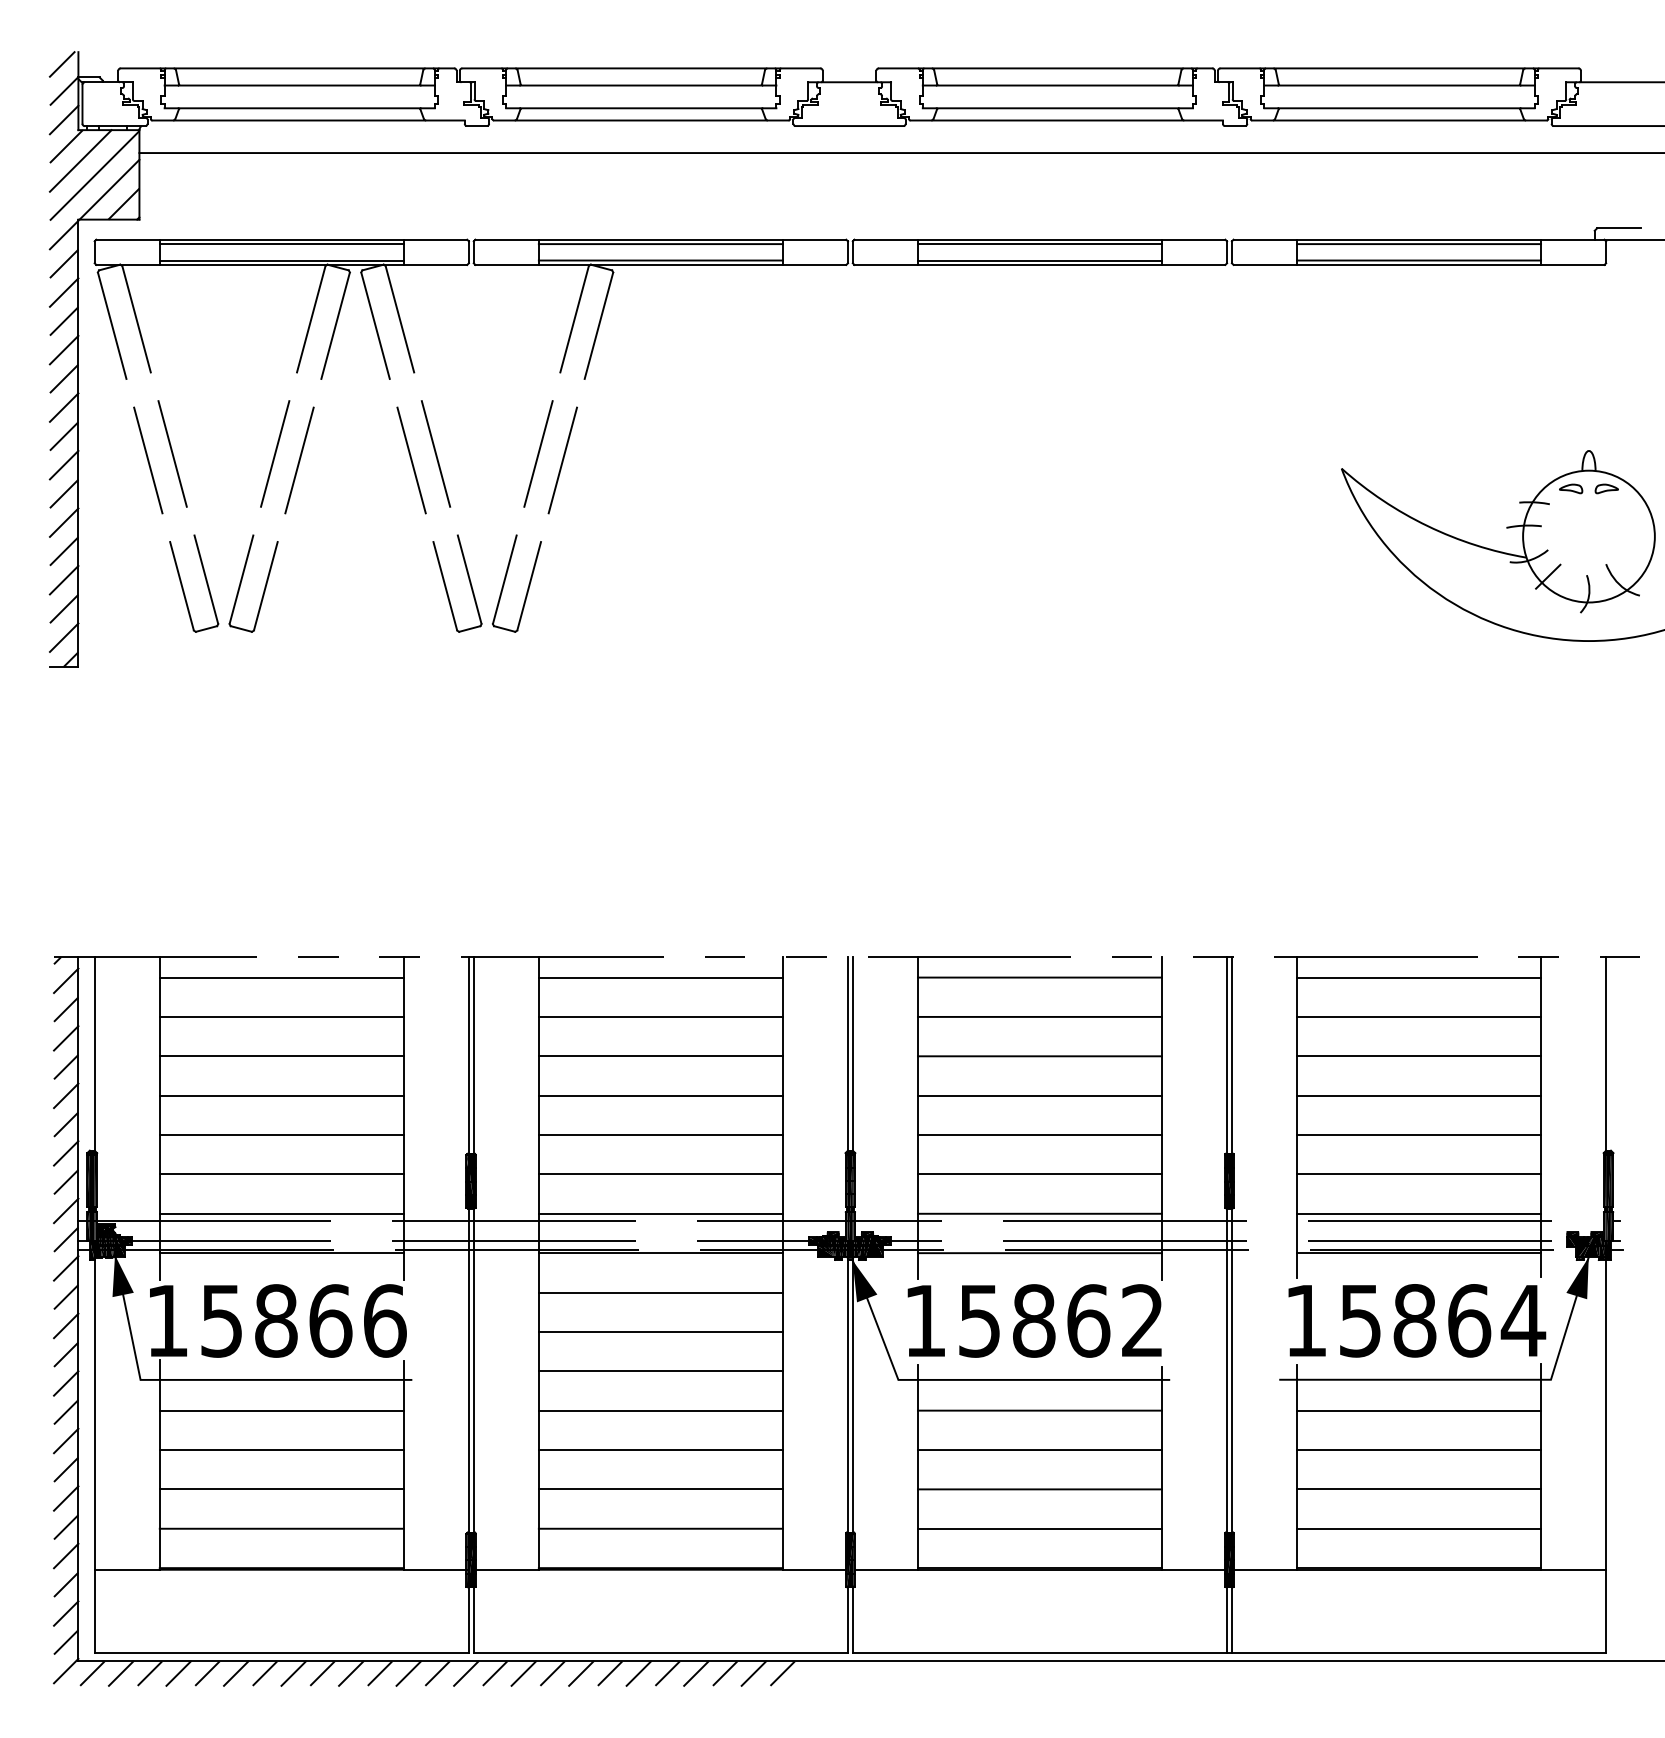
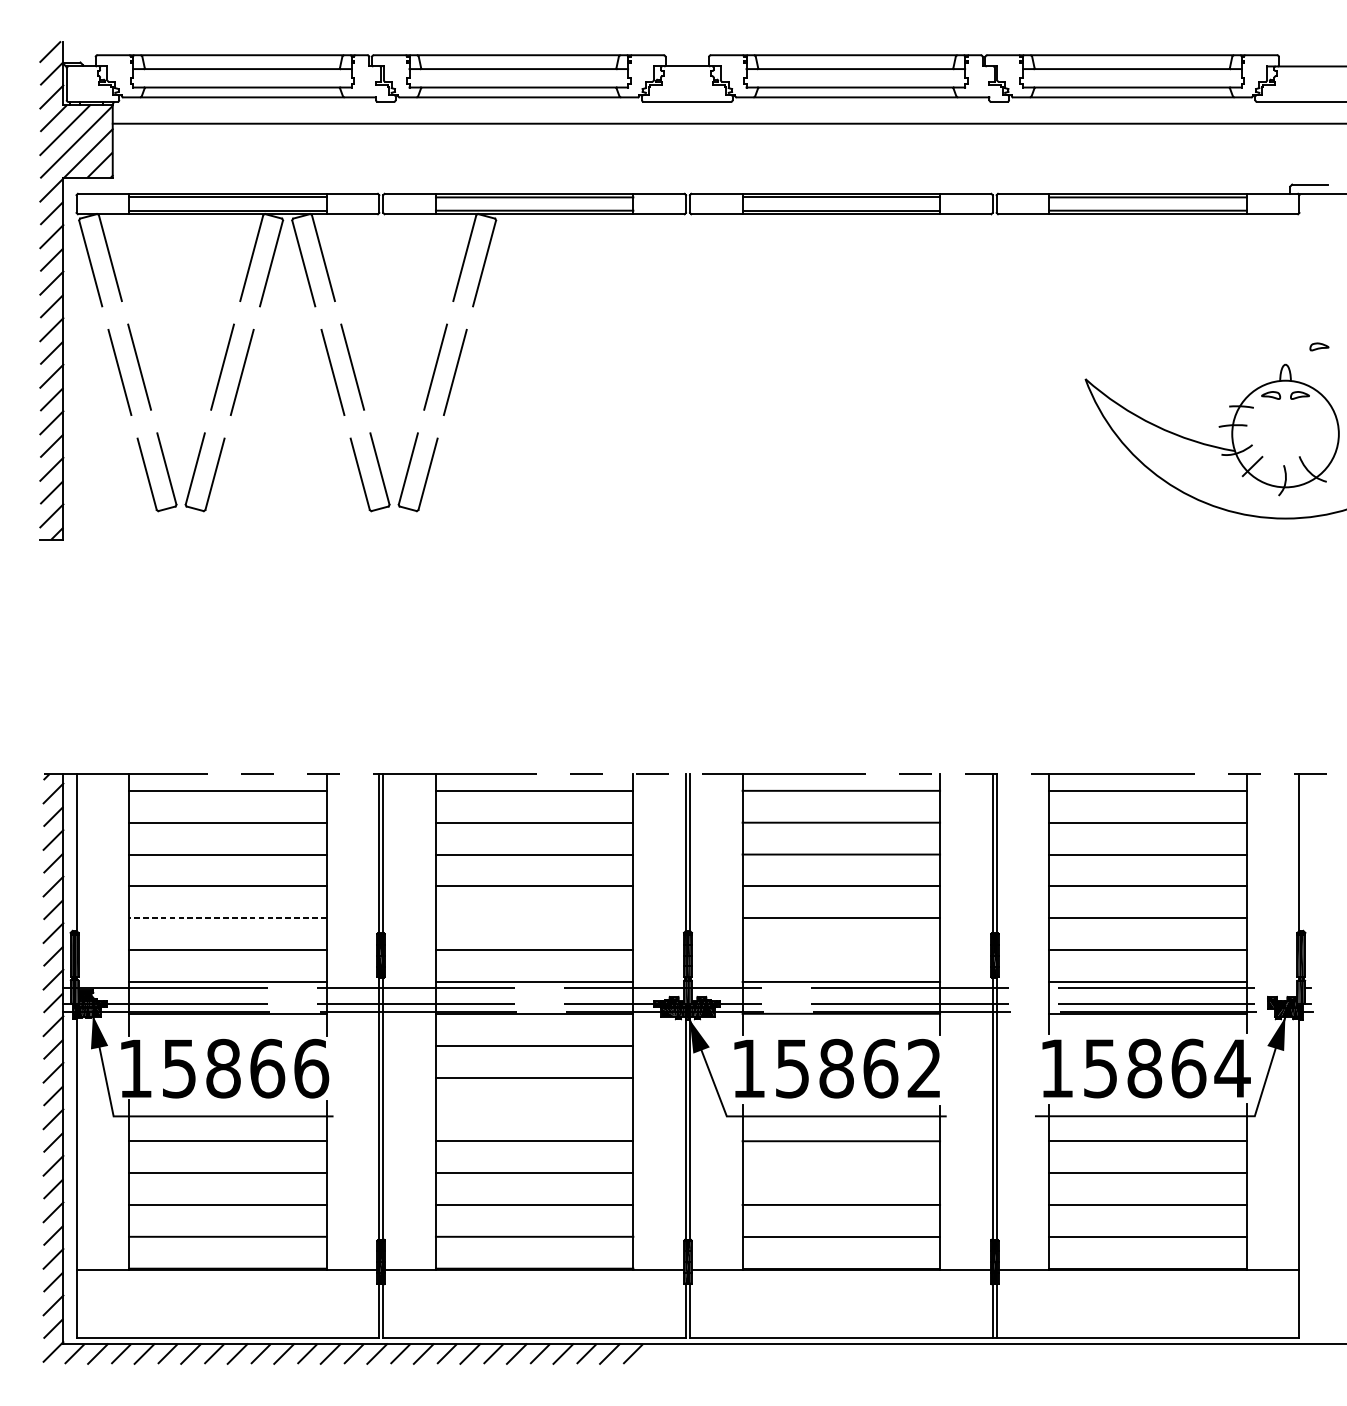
part: (1630, 428) -> (1319, 346), added
line: (281, 1135) -> (227, 918), solid -> dashed
line: (660, 1135) -> (534, 918), removed
line: (1039, 1174) -> (840, 950), removed
line: (660, 1371) -> (534, 1109), removed
line: (1039, 1450) -> (840, 1173), removed

